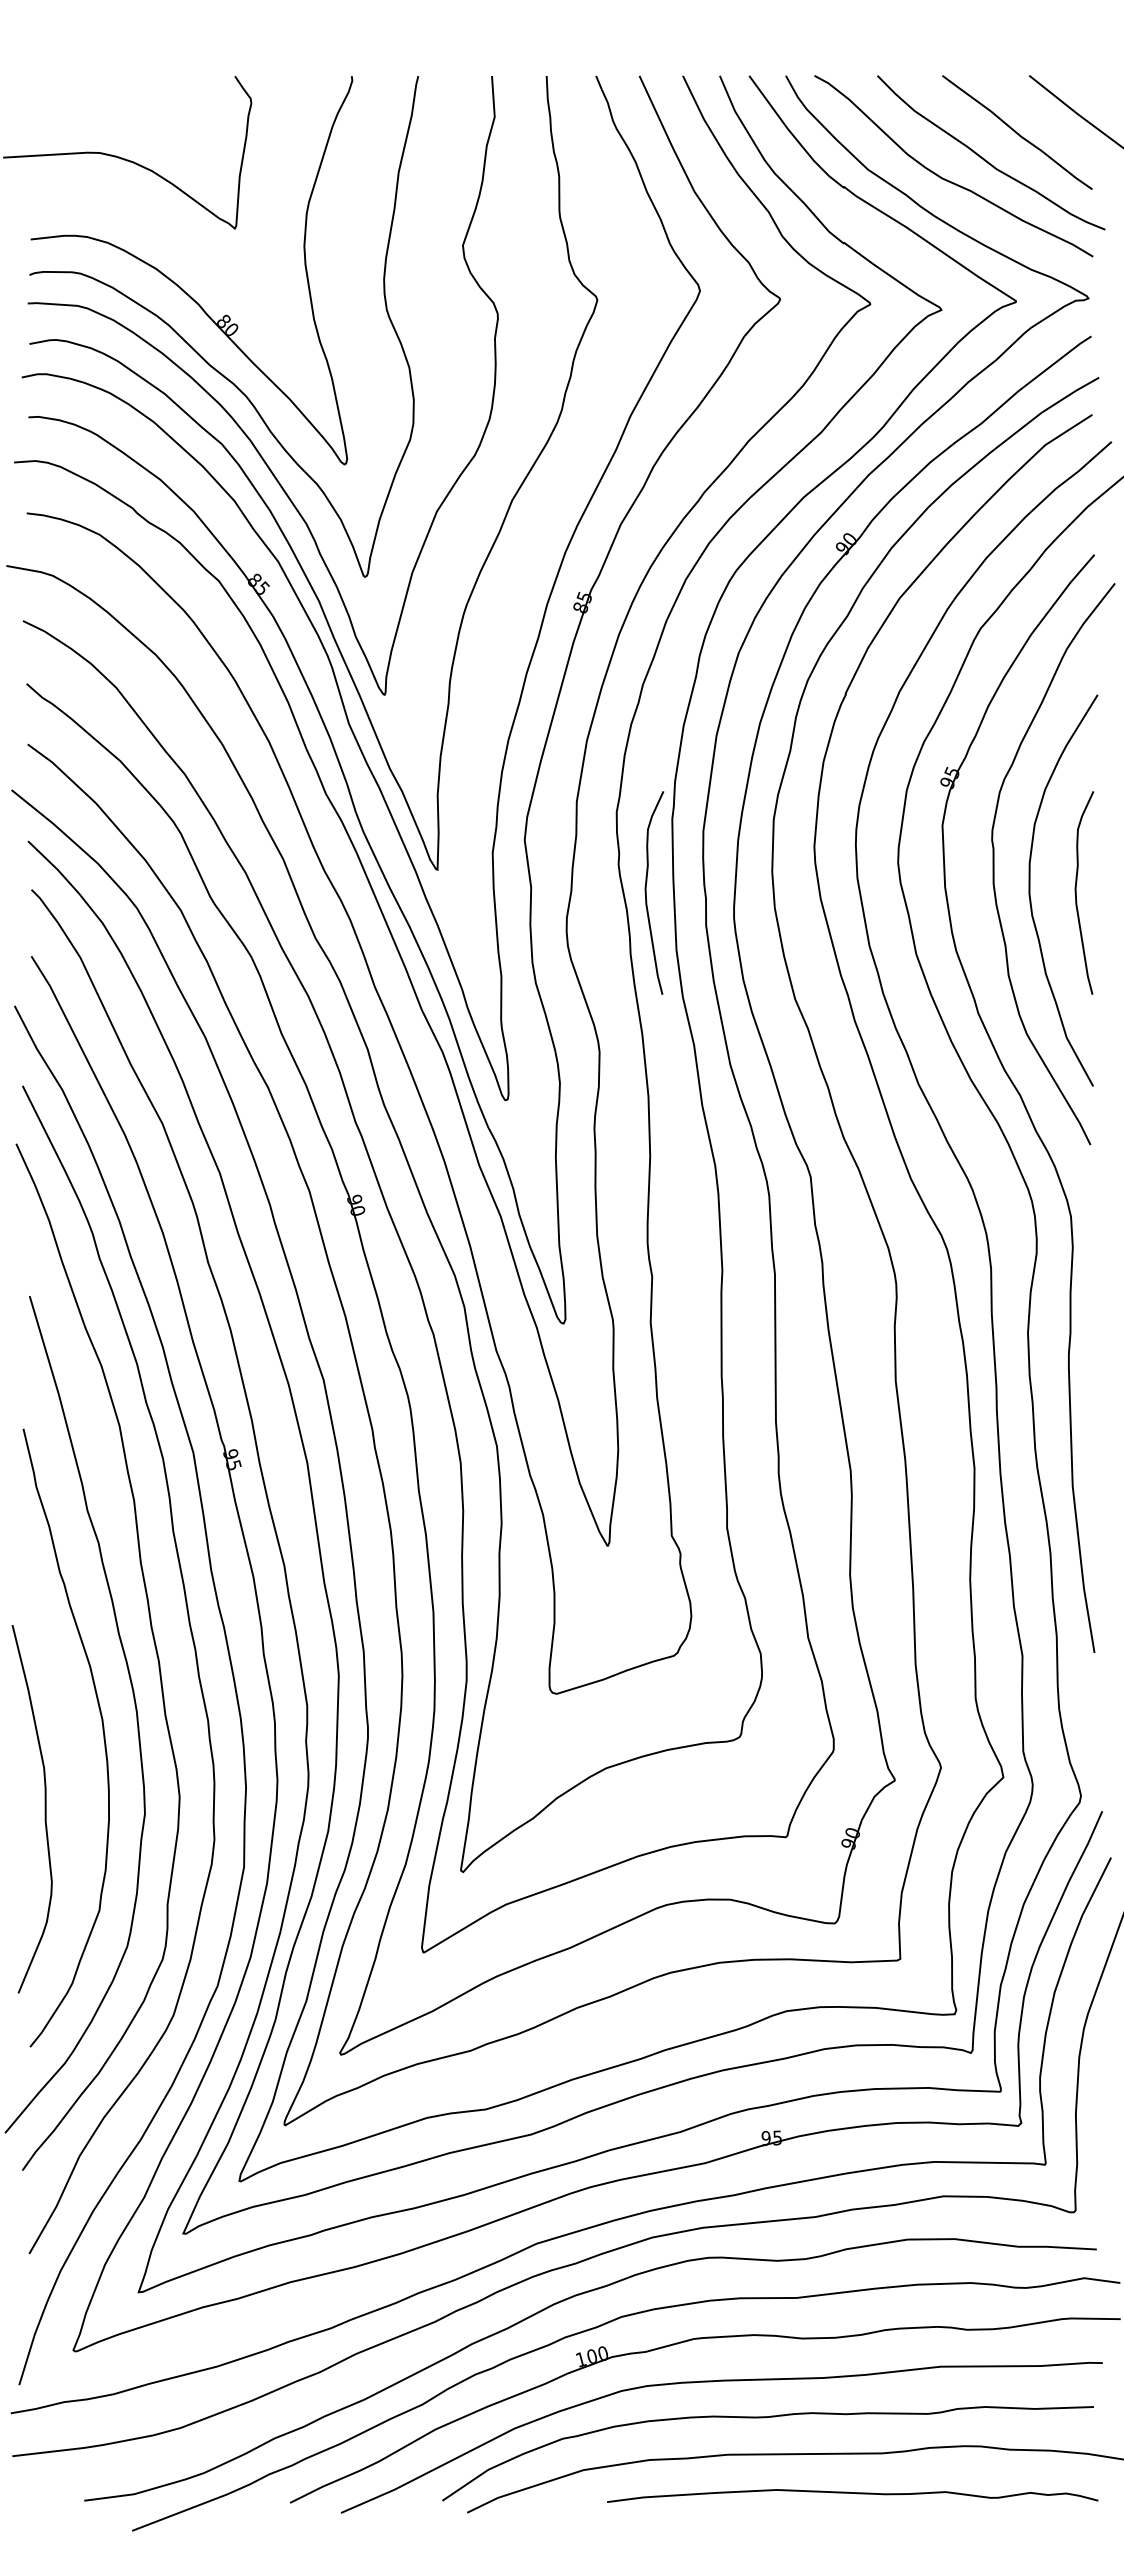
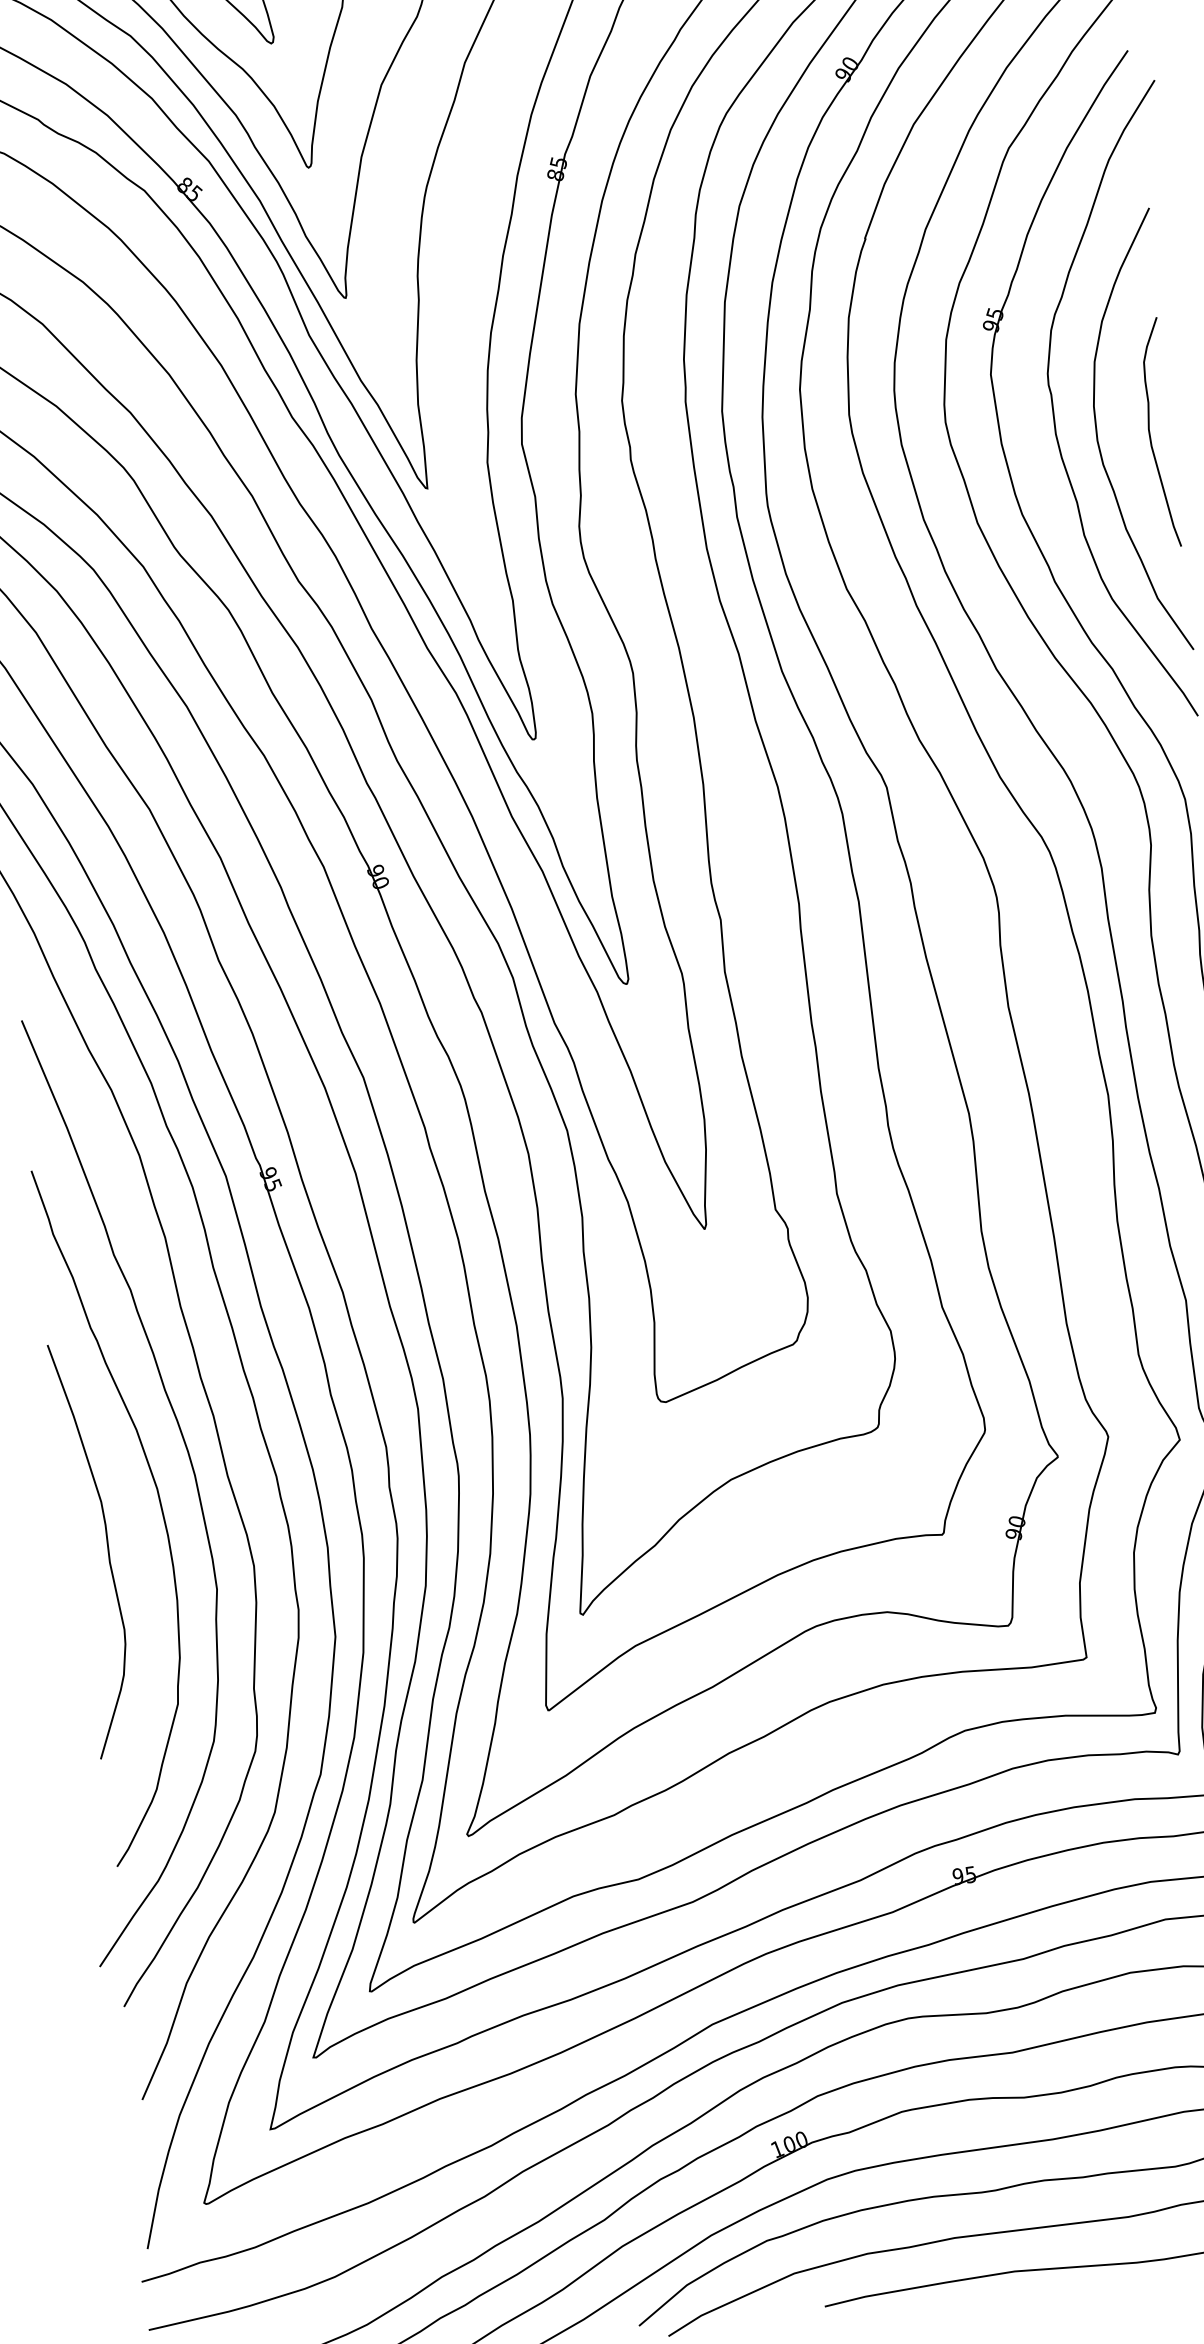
curve: (646, 892) -> (665, 487), removed
curve: (44, 1809) -> (106, 1548), moved

